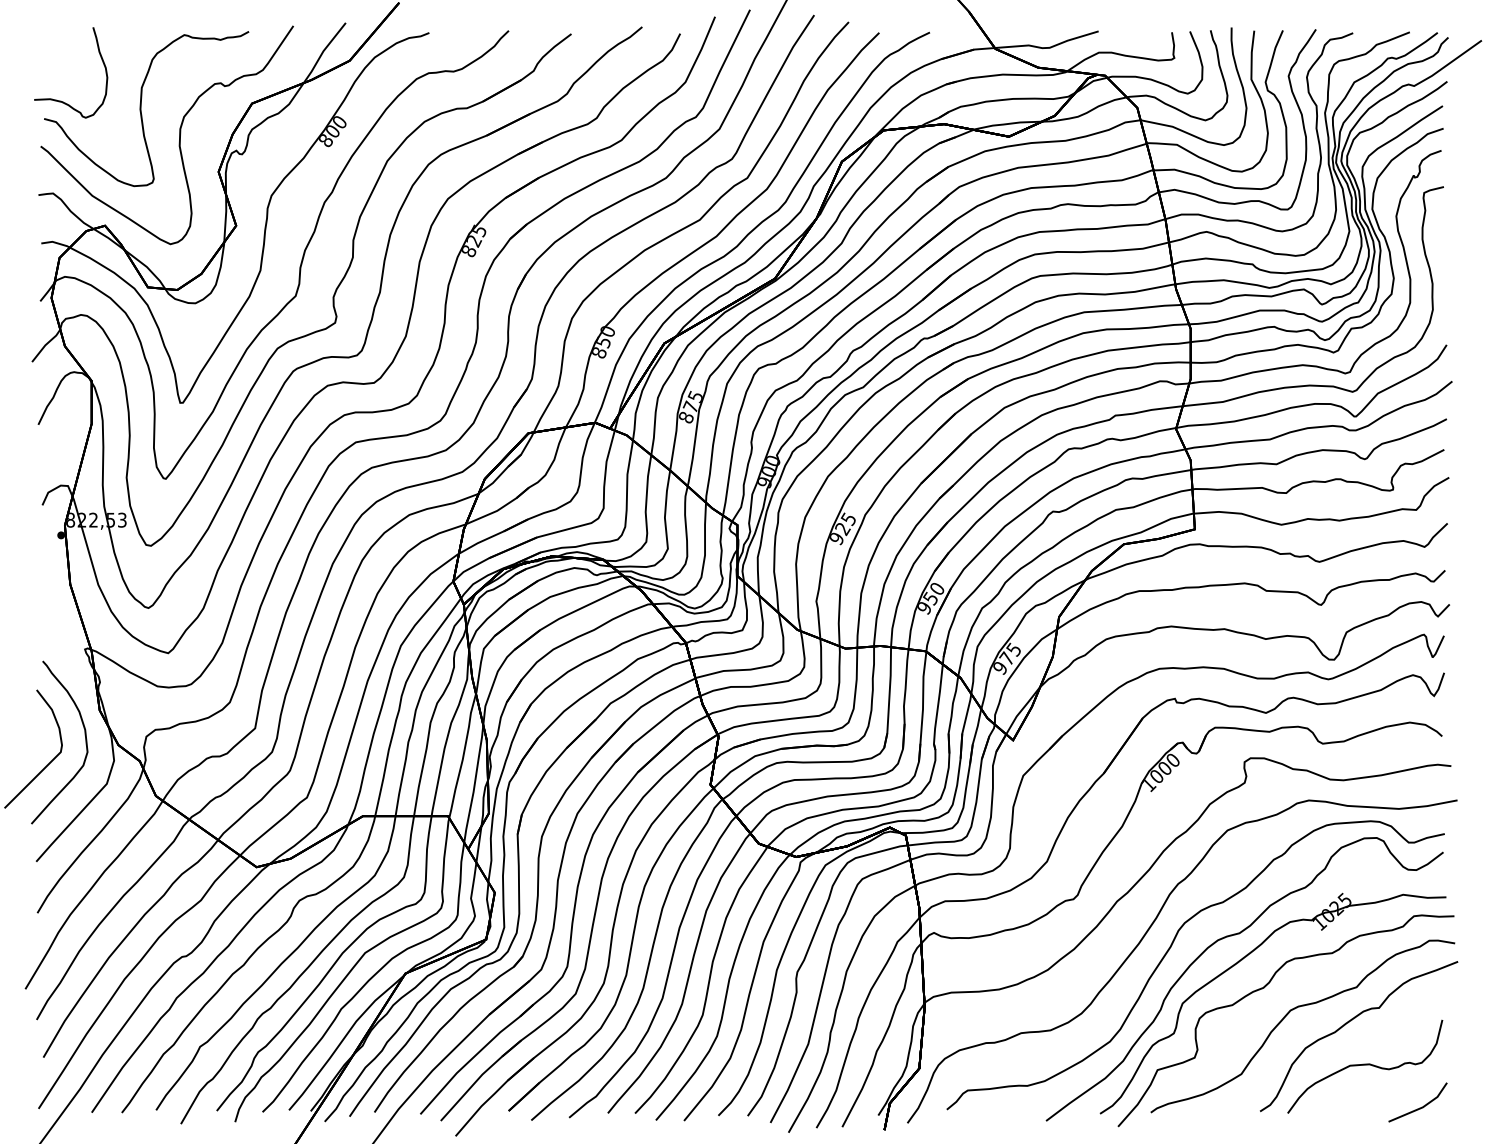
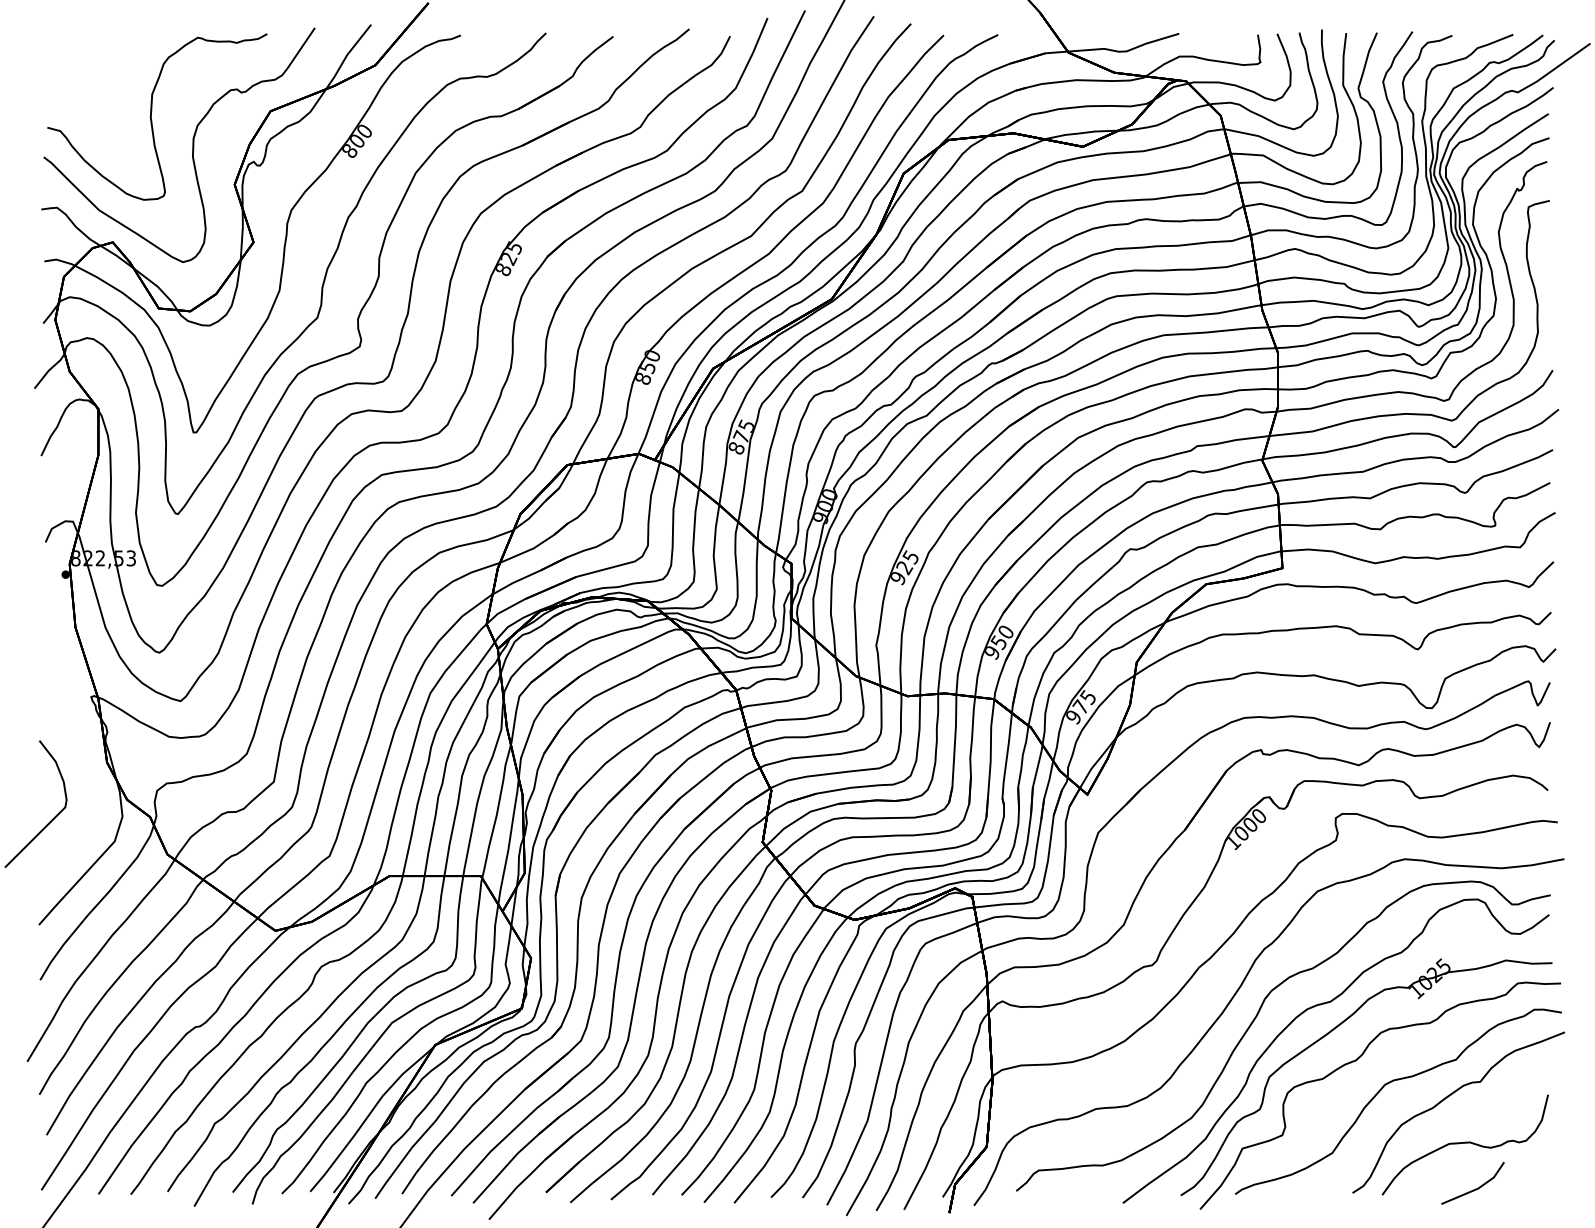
curve: (62, 101) -> (67, 108), removed
curve: (85, 741) -> (91, 795), removed
line: (1420, 1107) -> (1475, 1188), moved

